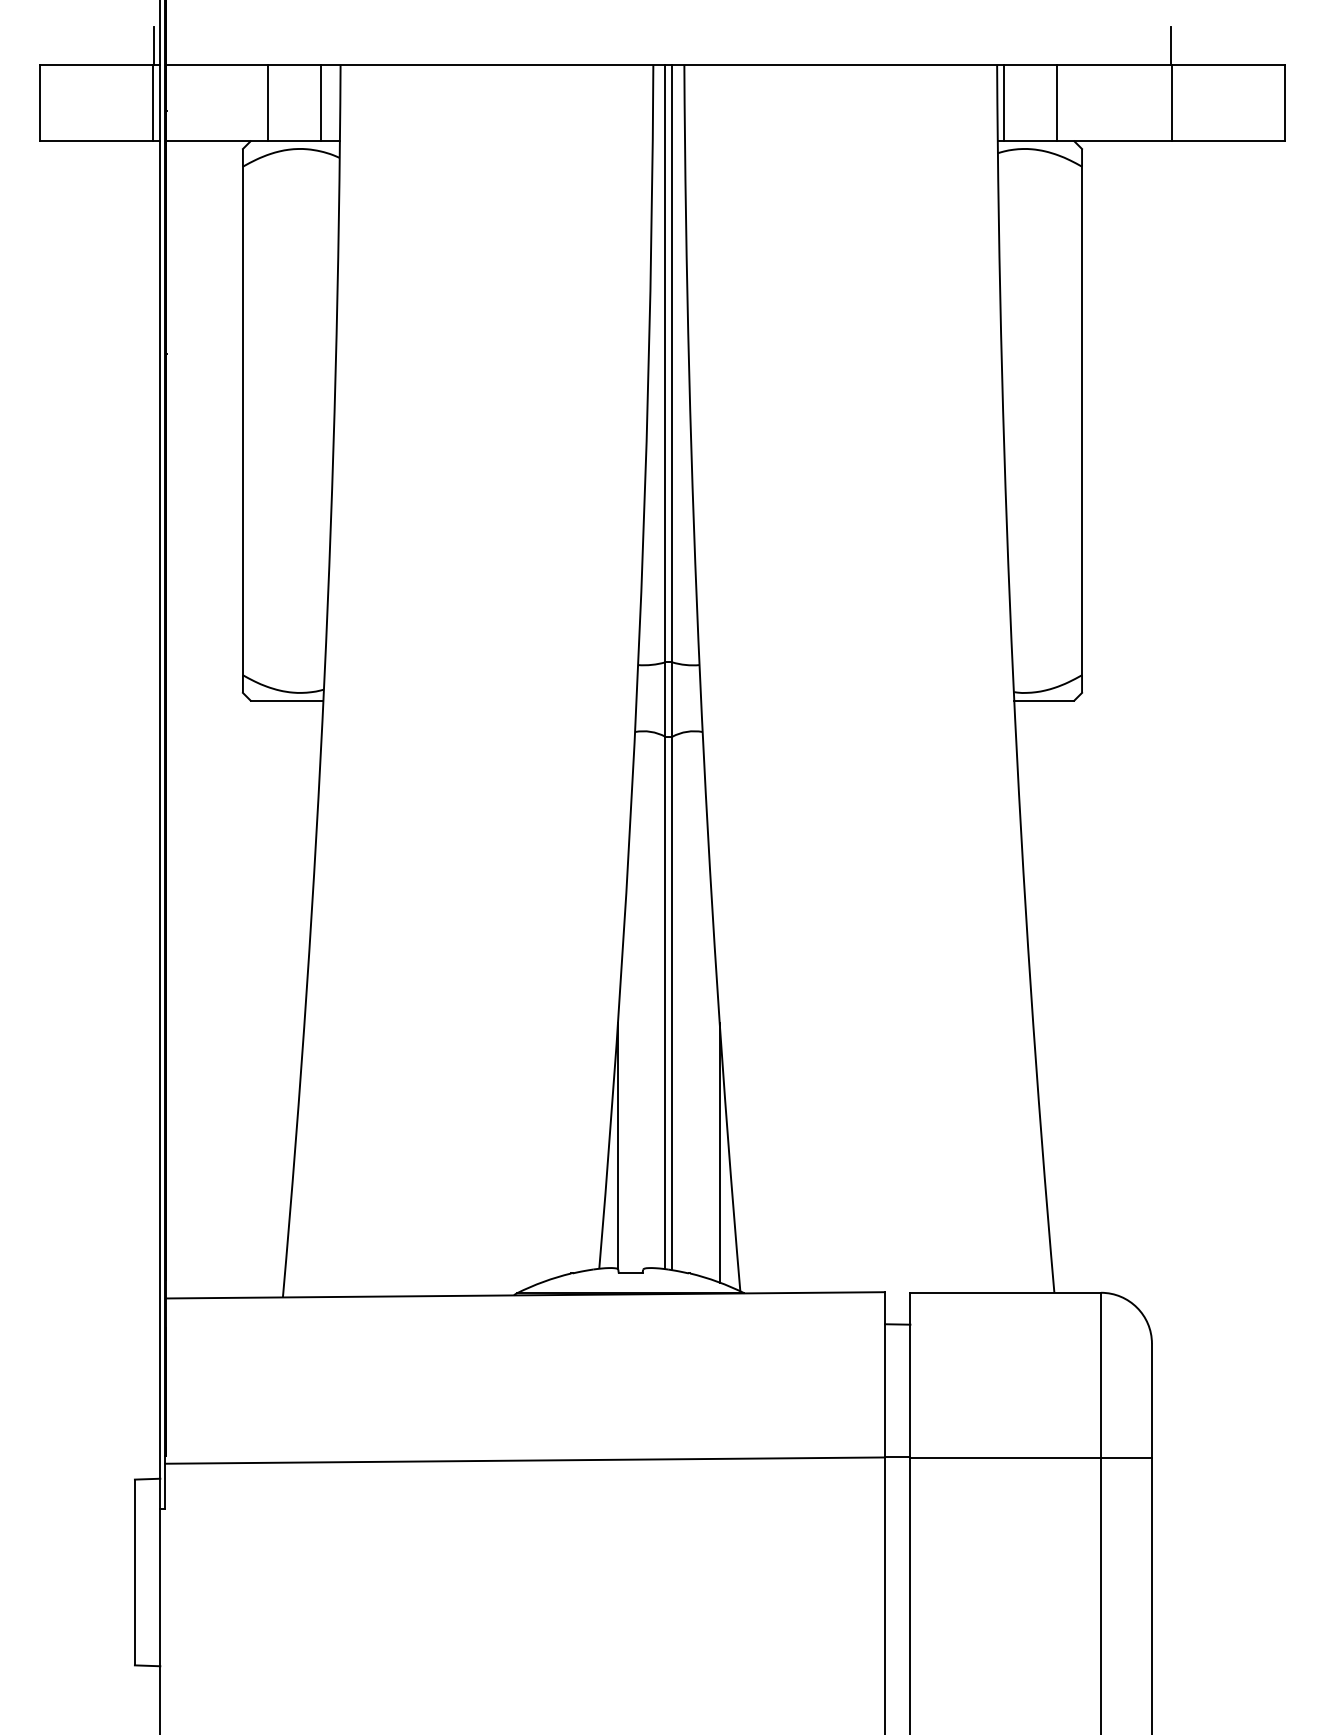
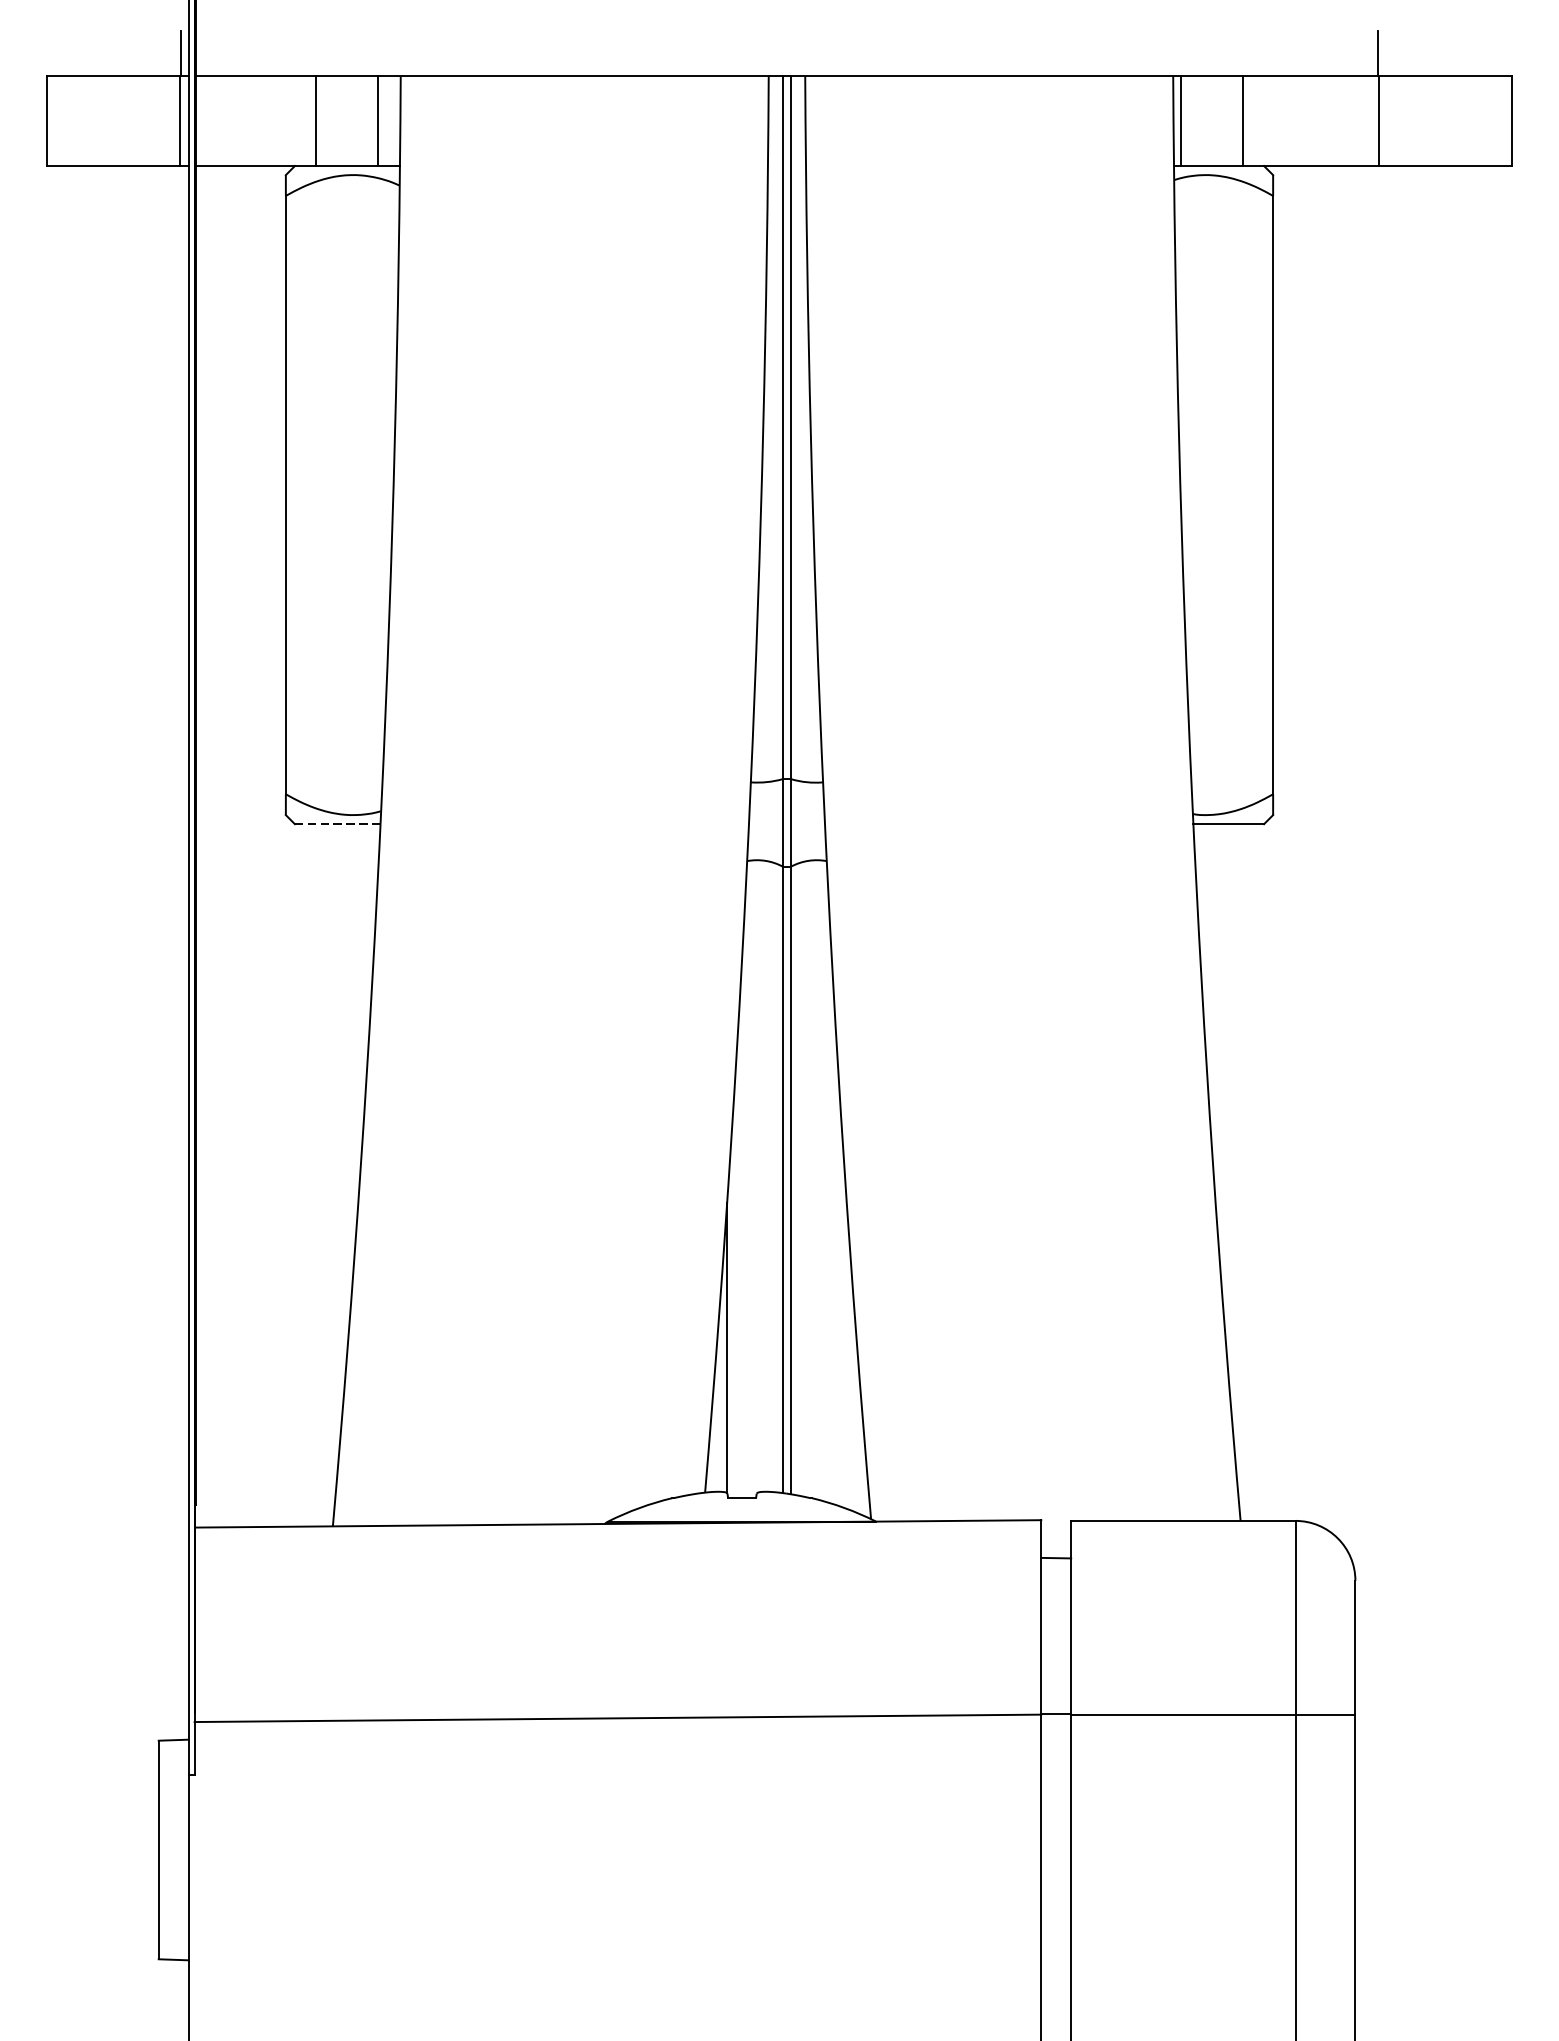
line: (286, 700) -> (337, 824), solid -> dashed
line: (719, 1152) -> (846, 1355), removed

